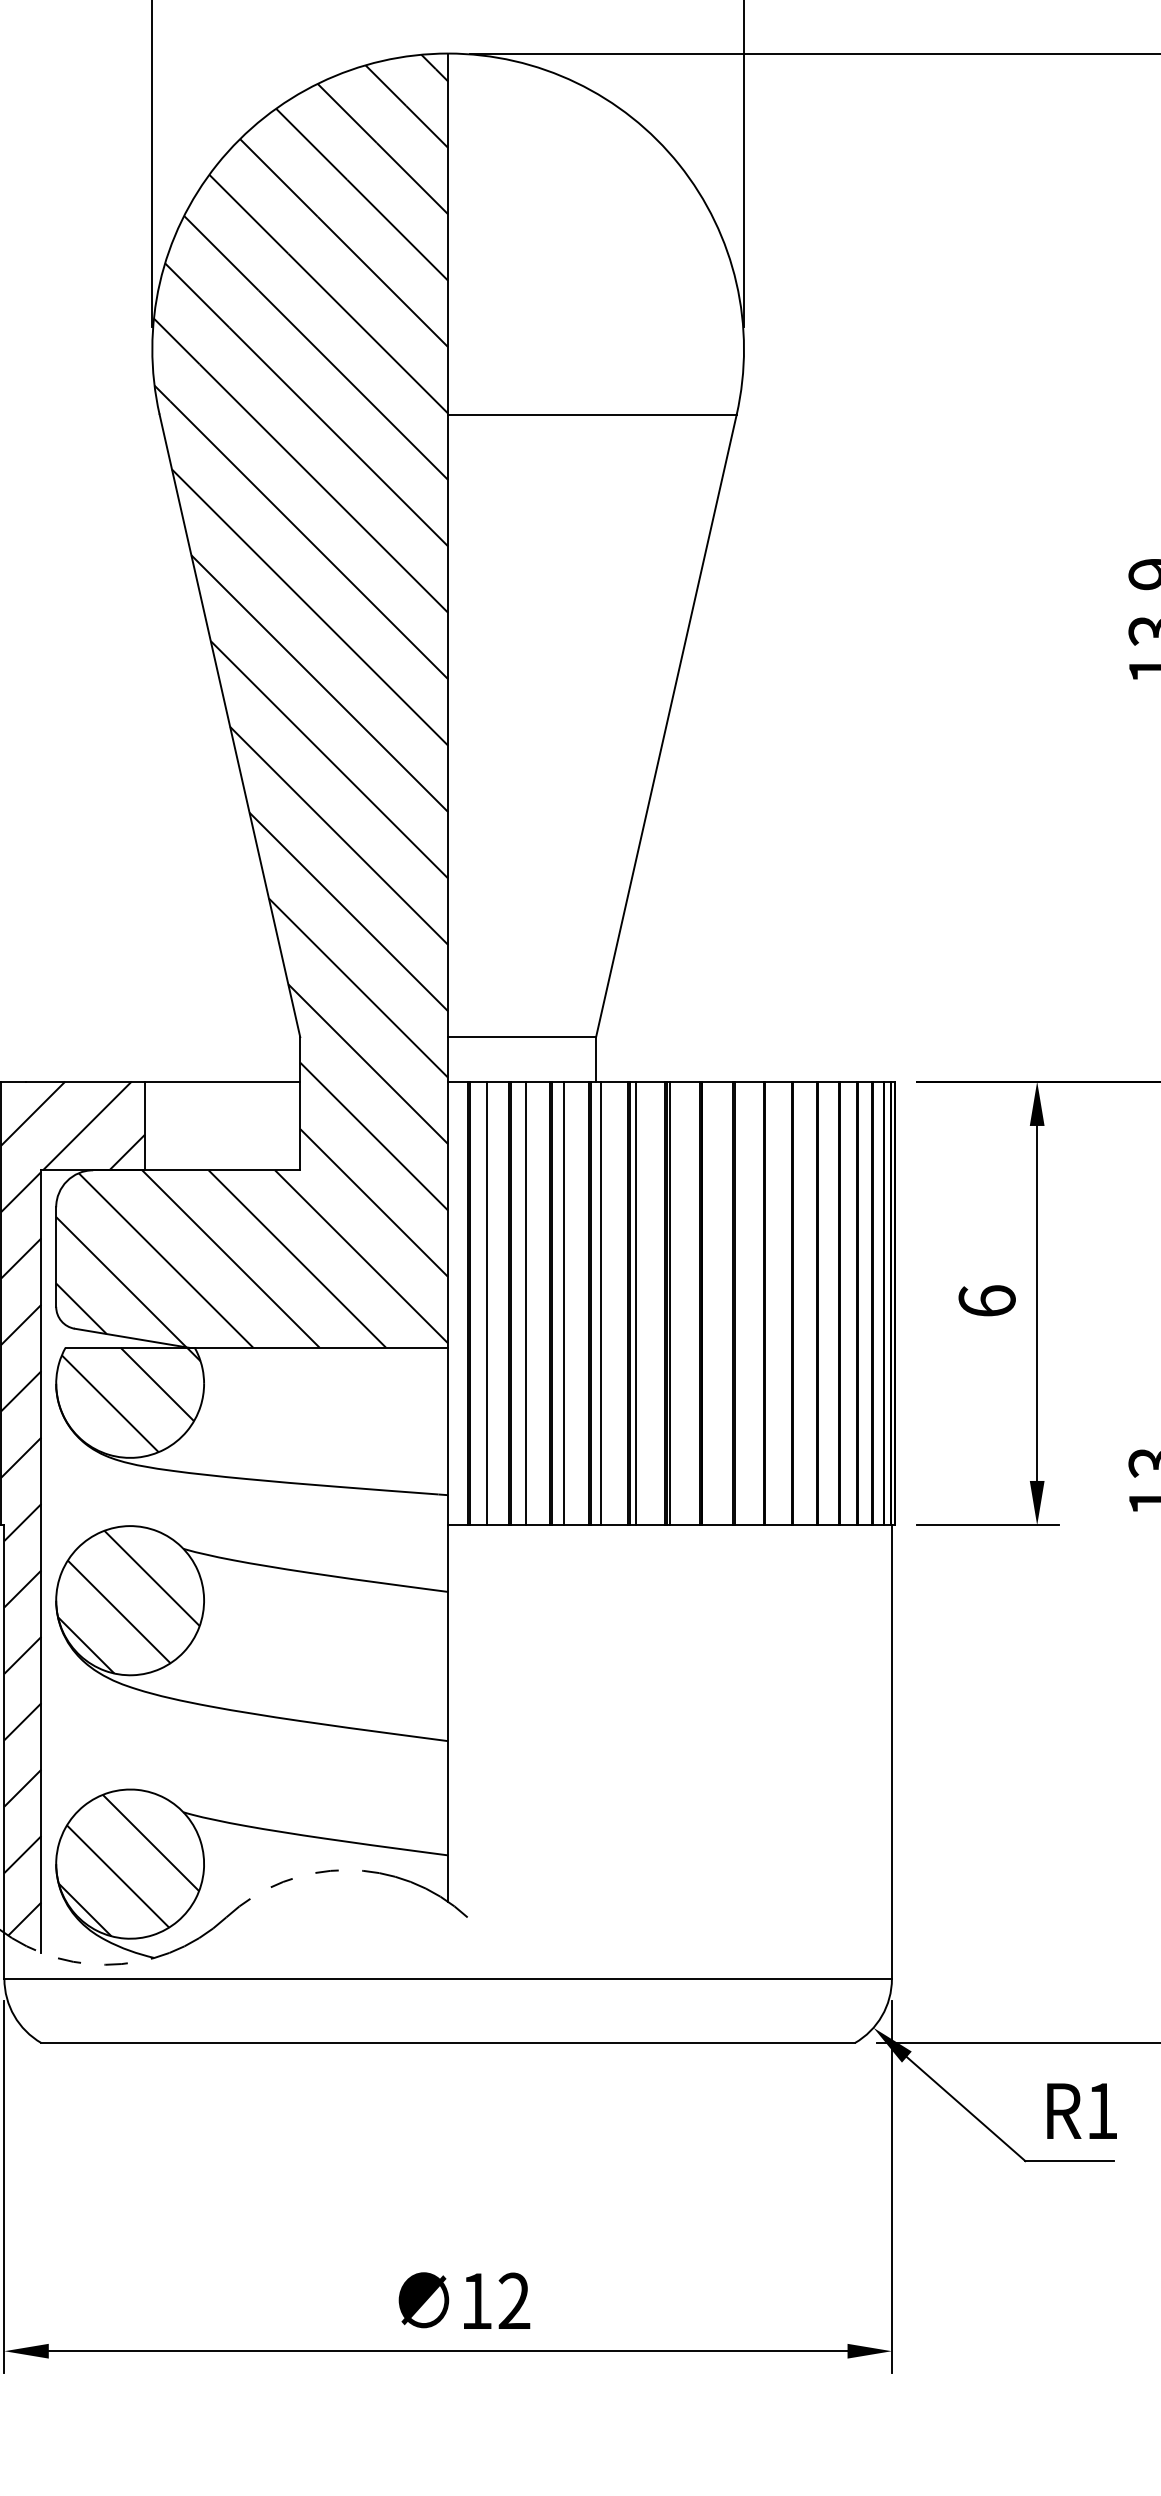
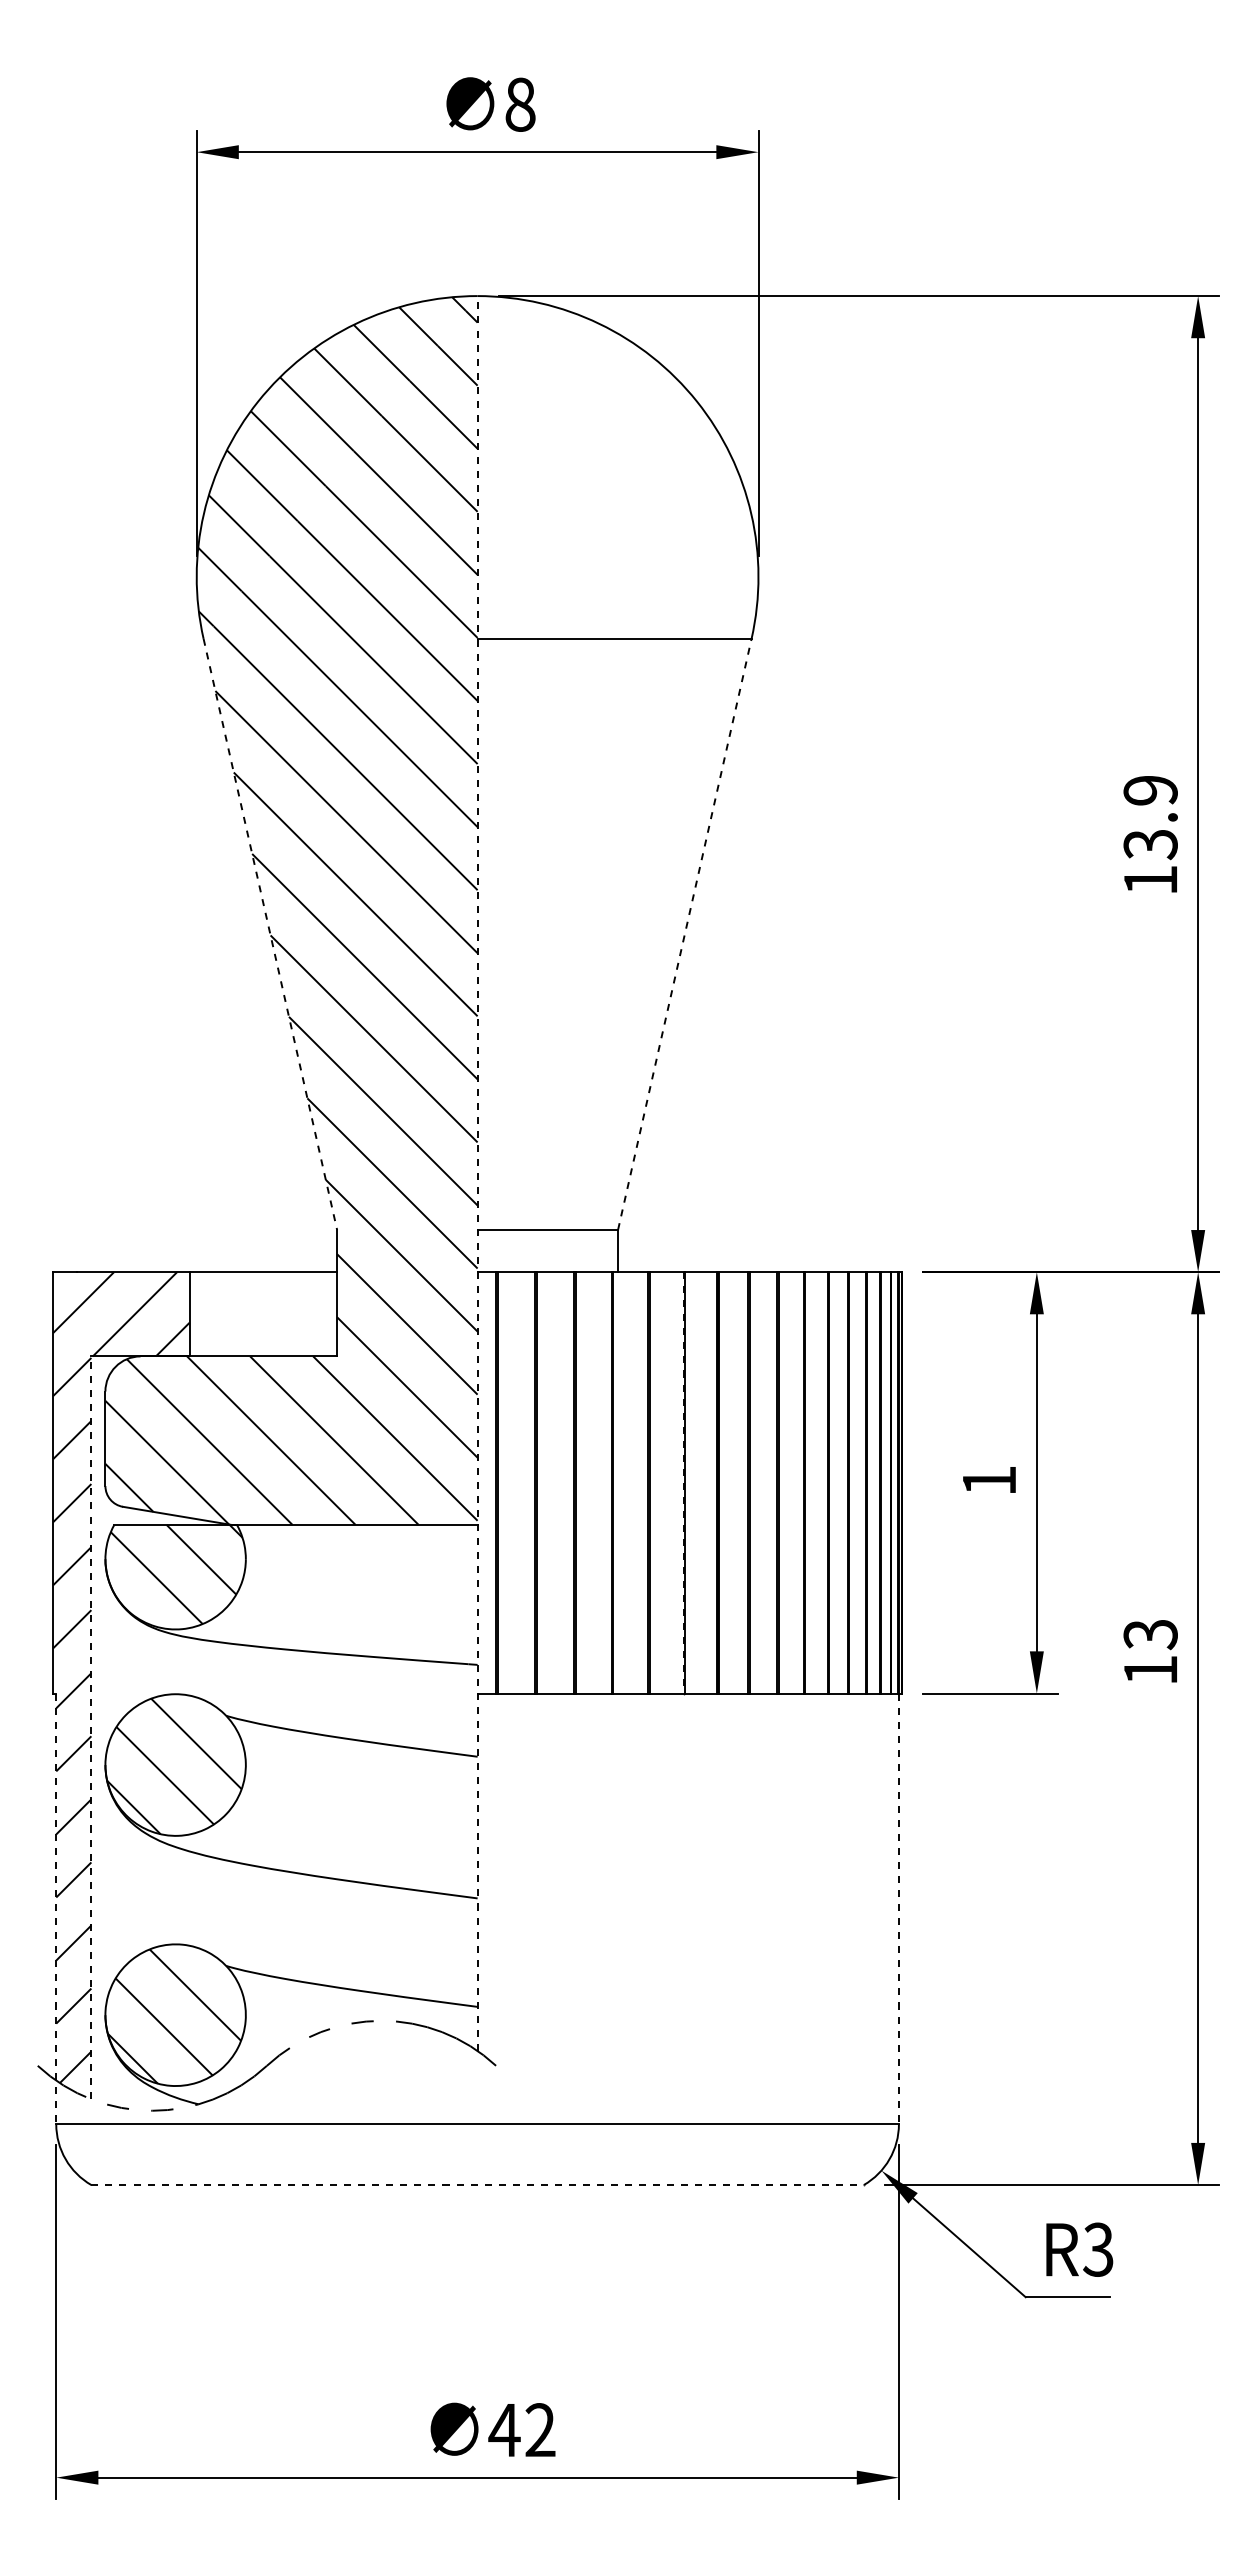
line: (666, 724) -> (684, 933), solid -> dashed
line: (230, 725) -> (270, 934), solid -> dashed
line: (448, 977) -> (477, 1173), solid -> dashed
text: (987, 1299) -> (989, 1479), 6 -> 1
line: (487, 1303) -> (514, 1482), removed
line: (526, 1303) -> (551, 1482), removed
line: (563, 1303) -> (587, 1482), removed
line: (600, 1303) -> (622, 1482), removed
line: (636, 1303) -> (656, 1482), removed
line: (665, 1303) -> (683, 1482), solid -> dashed
line: (670, 1303) -> (688, 1482), removed
line: (41, 1561) -> (91, 1727), solid -> dashed
line: (4, 1752) -> (56, 1909), solid -> dashed
line: (891, 1752) -> (898, 1909), solid -> dashed
line: (449, 2043) -> (478, 2185), solid -> dashed
text: (1102, 2110) -> (1098, 2249), R1 -> R3
text: (476, 2301) -> (504, 2430), 12 -> 42

